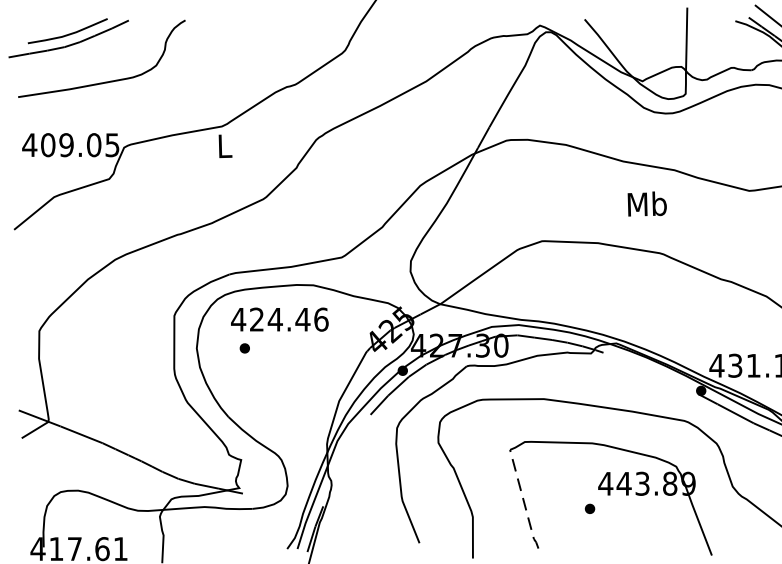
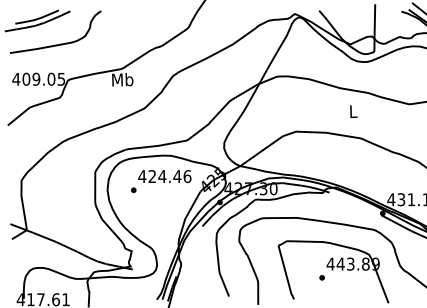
text: (224, 145) -> (122, 79), L -> Mb
text: (645, 204) -> (352, 111), Mb -> L
text: (279, 319) -> (164, 176), moved
line: (524, 502) -> (286, 274), dashed -> solid

